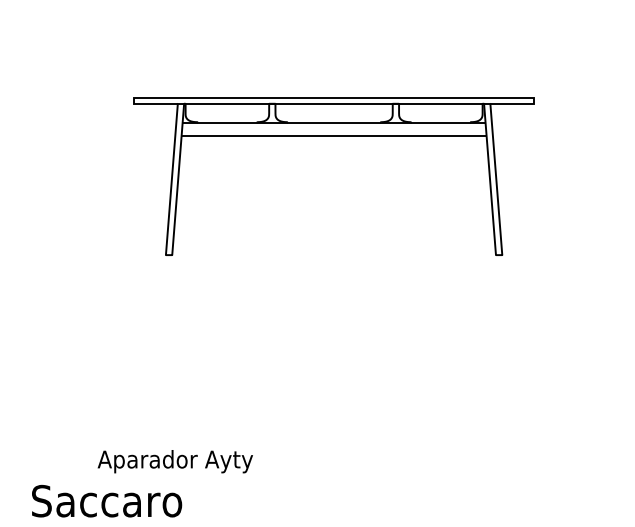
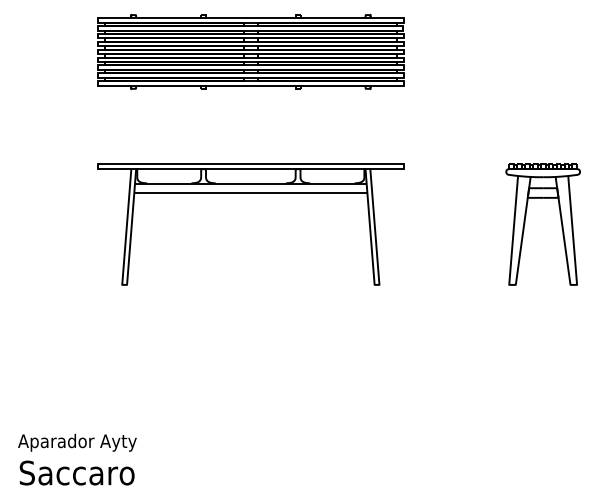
text: (175, 461) -> (77, 442), moved

